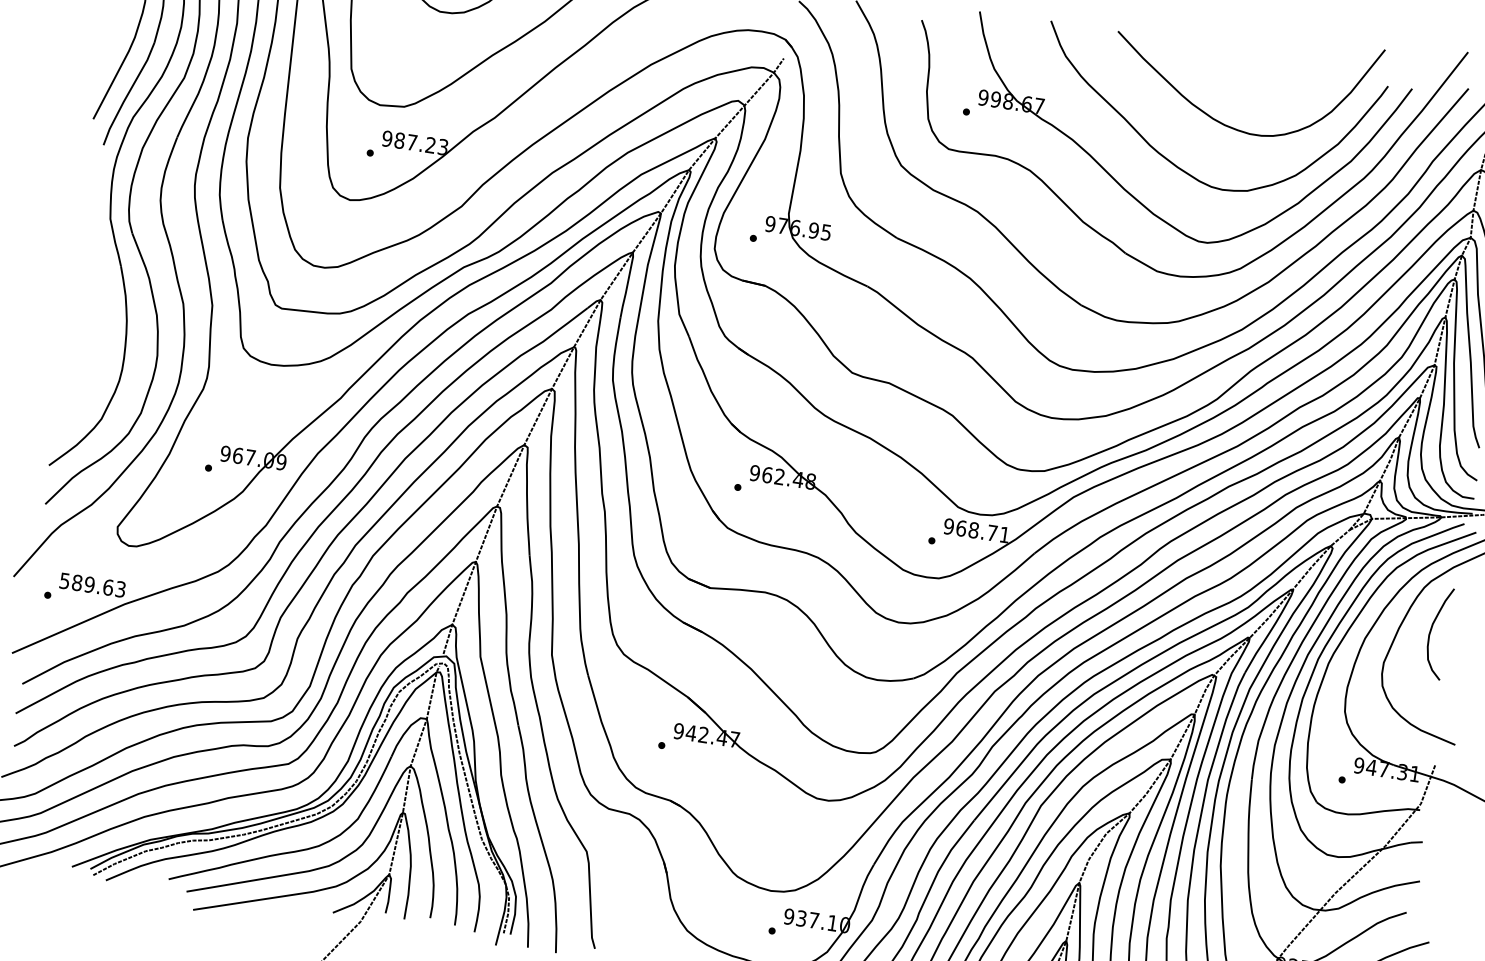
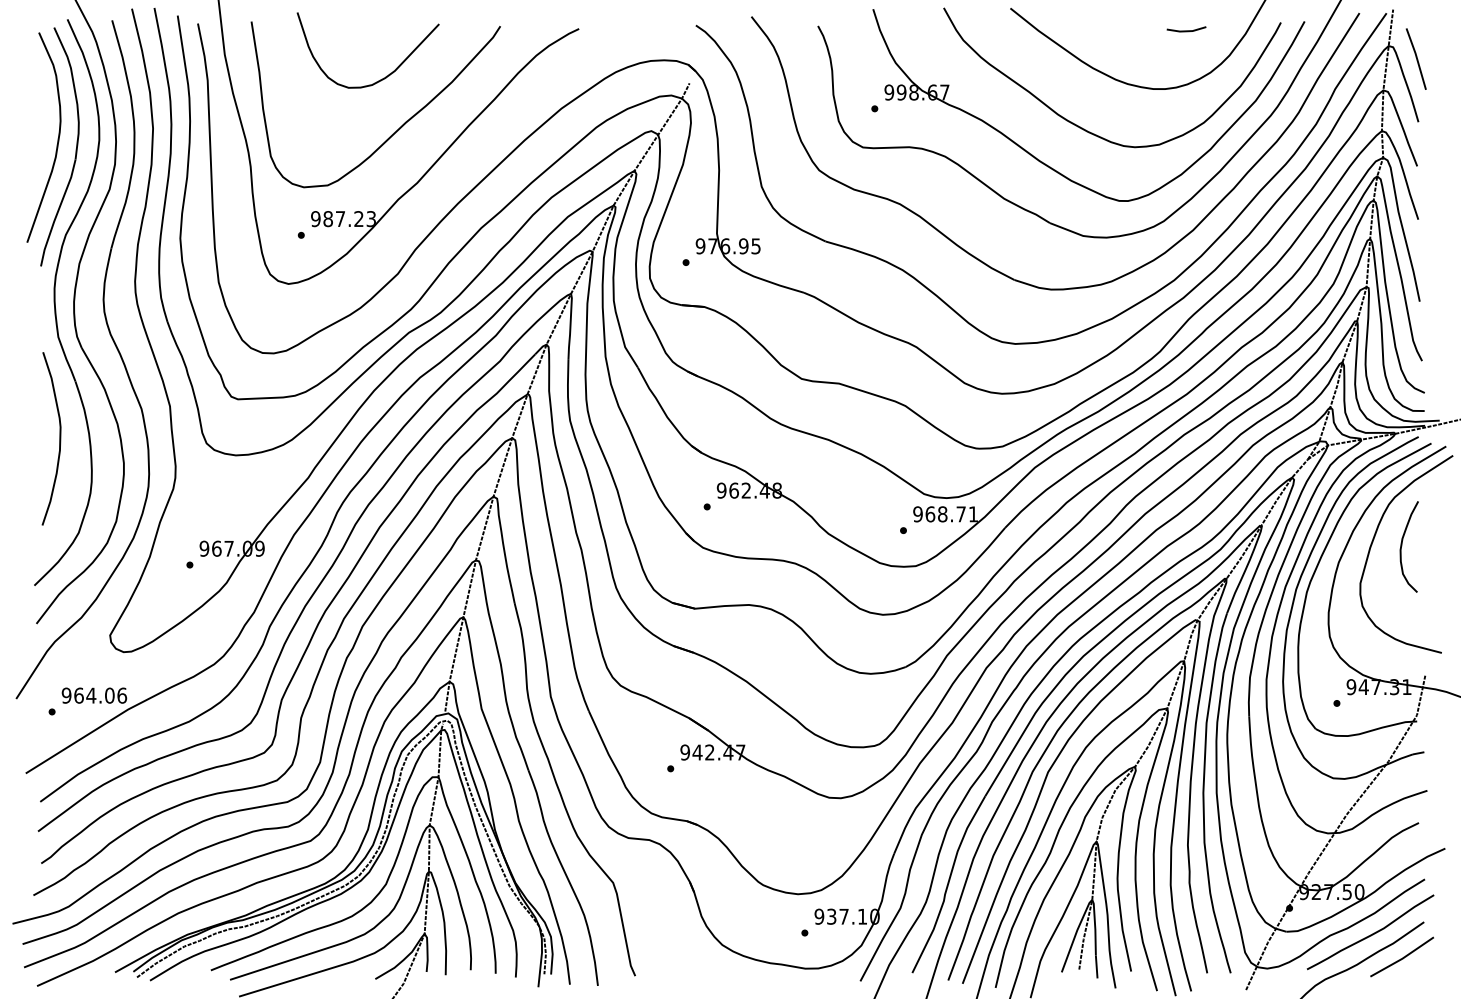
line: (1291, 80) -> (1186, 30), added
curve: (96, 321) -> (59, 438), added
text: (92, 585) -> (94, 695), 589.63 -> 964.06

